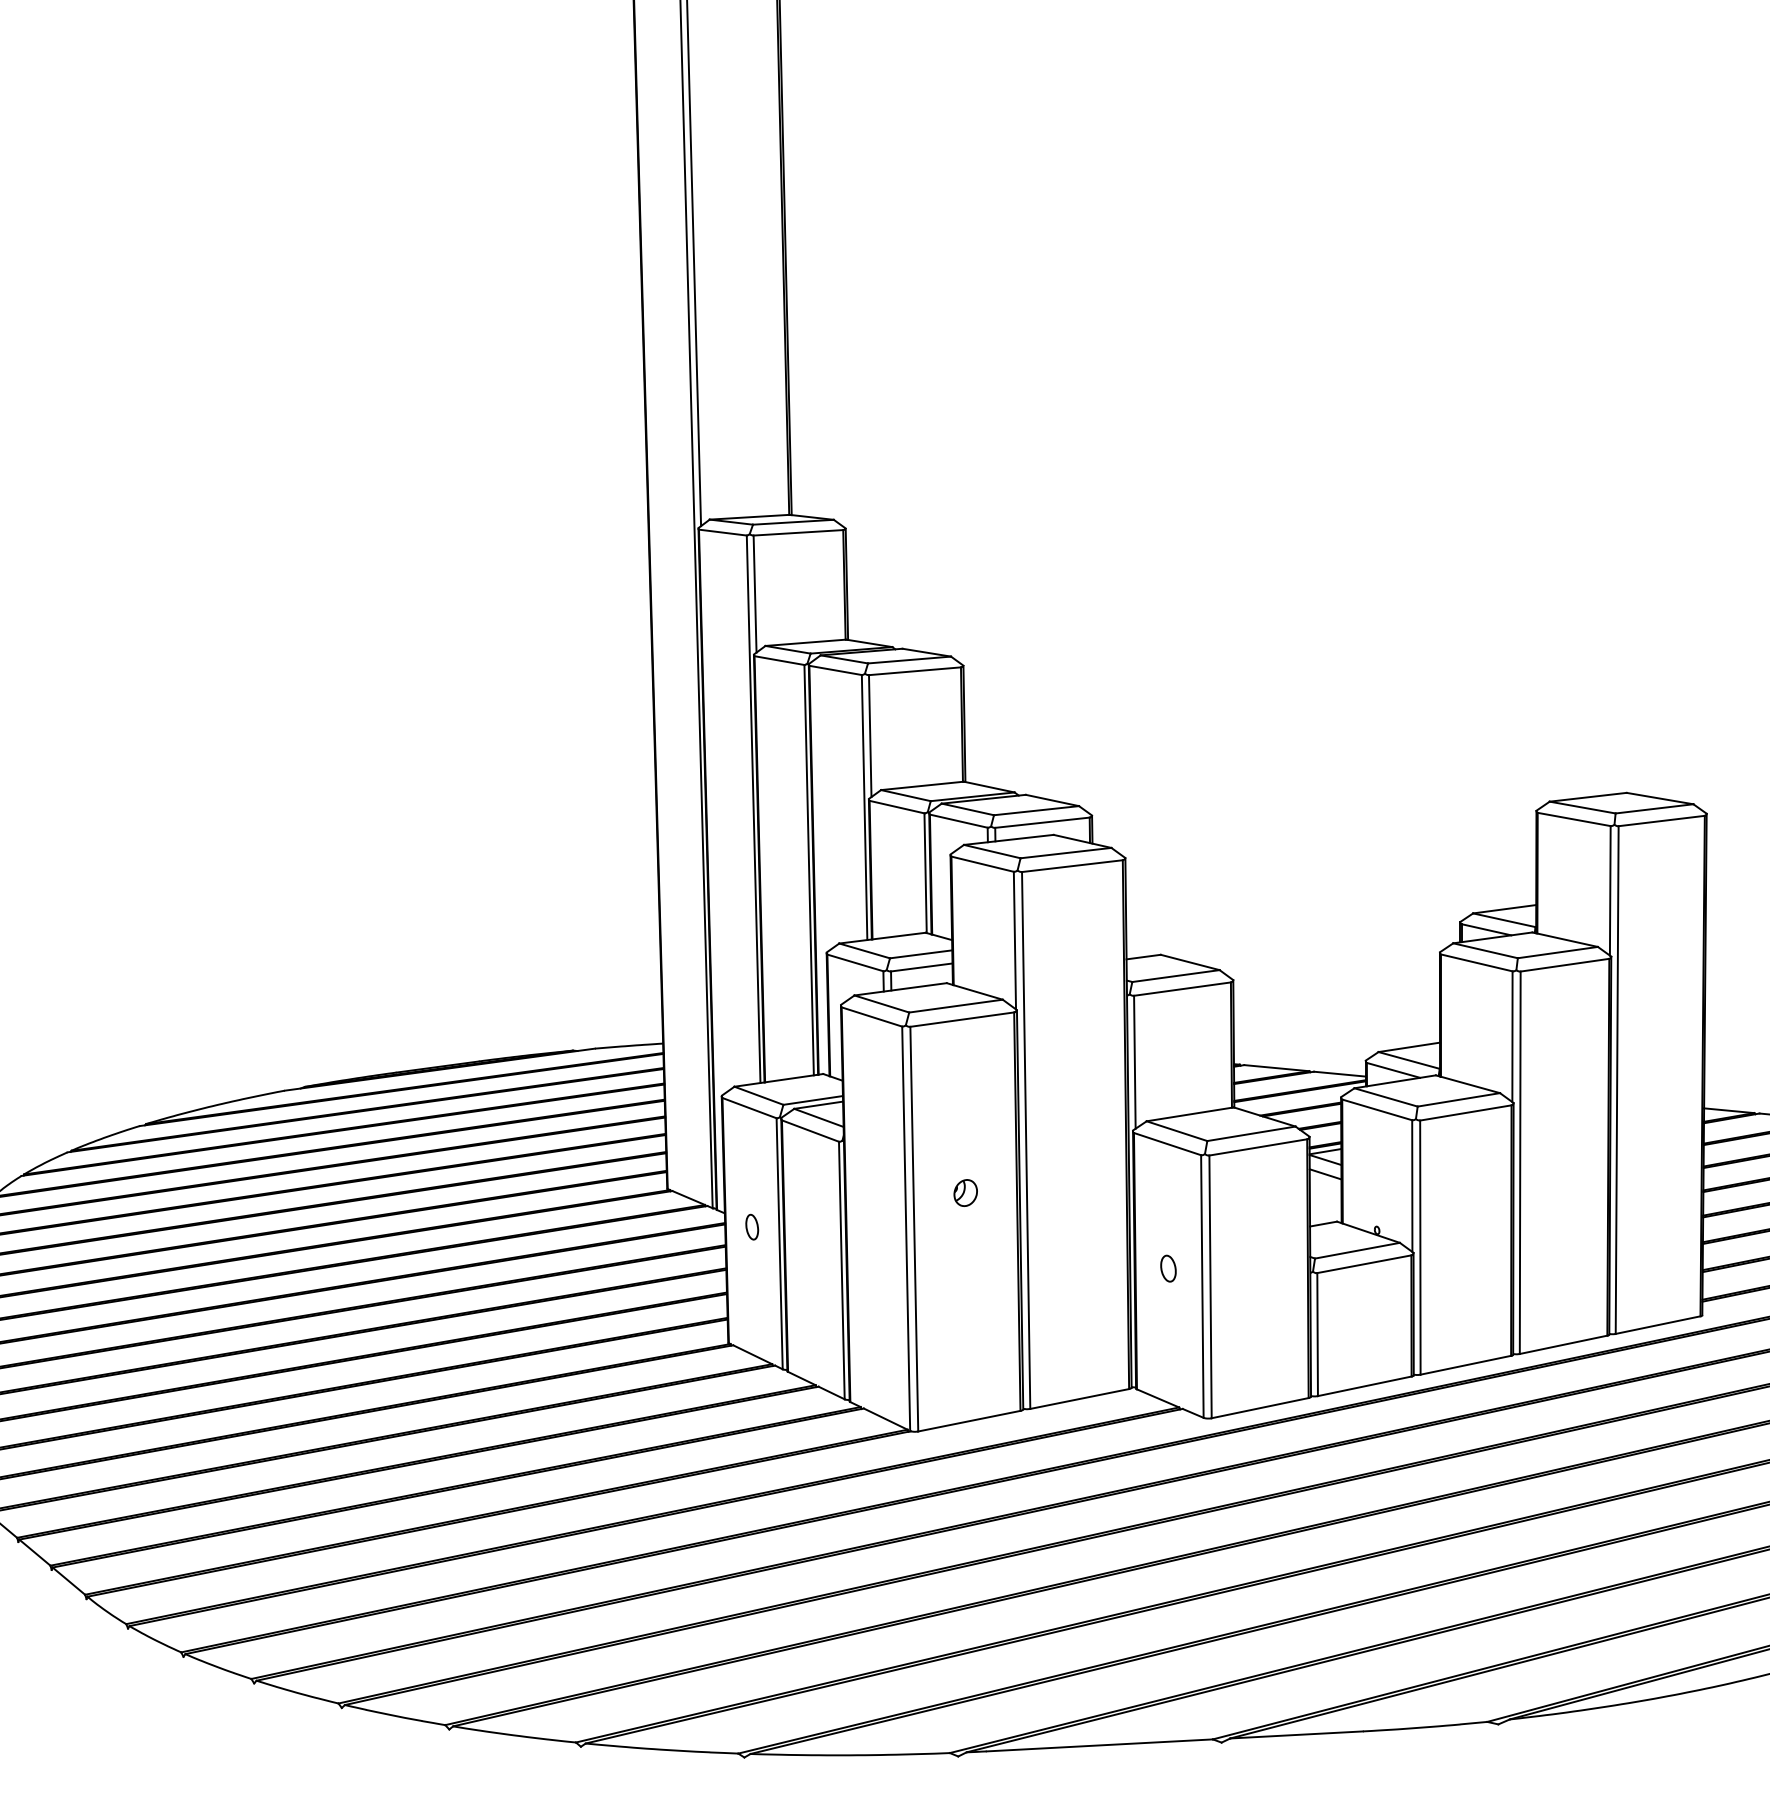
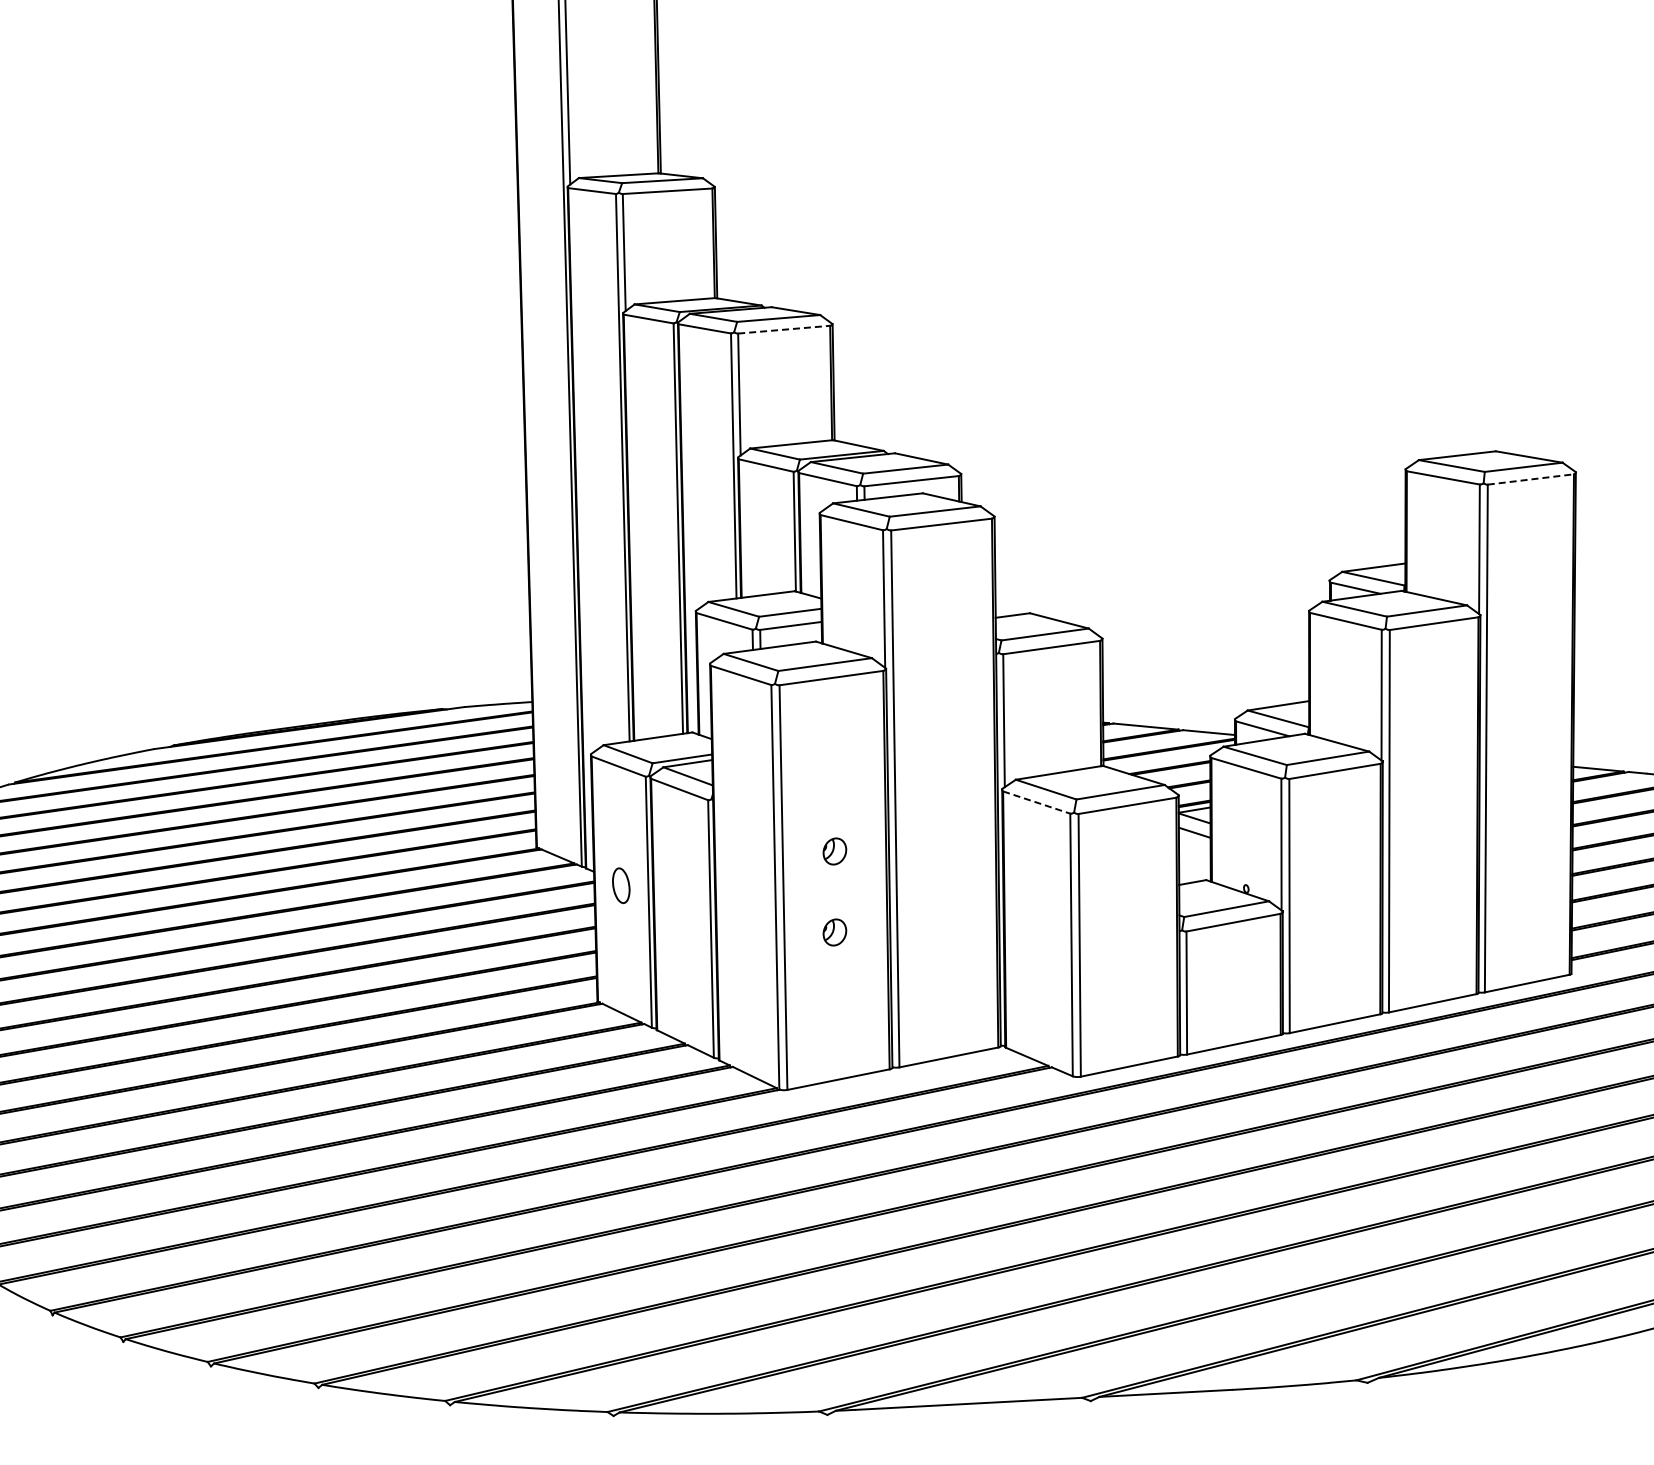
line: (915, 671) -> (784, 329), solid -> dashed
line: (1662, 820) -> (1531, 478), solid -> dashed
line: (1168, 1144) -> (1037, 802), solid -> dashed
part: (752, 1226) -> (621, 884), size x1.4
part: (1168, 1268) -> (1037, 926), removed
part: (965, 1273) -> (834, 931), added

